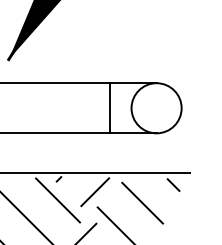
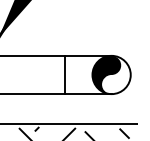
line: (110, 108) -> (65, 75), moved
fill: (150, 108) -> (106, 75), added

